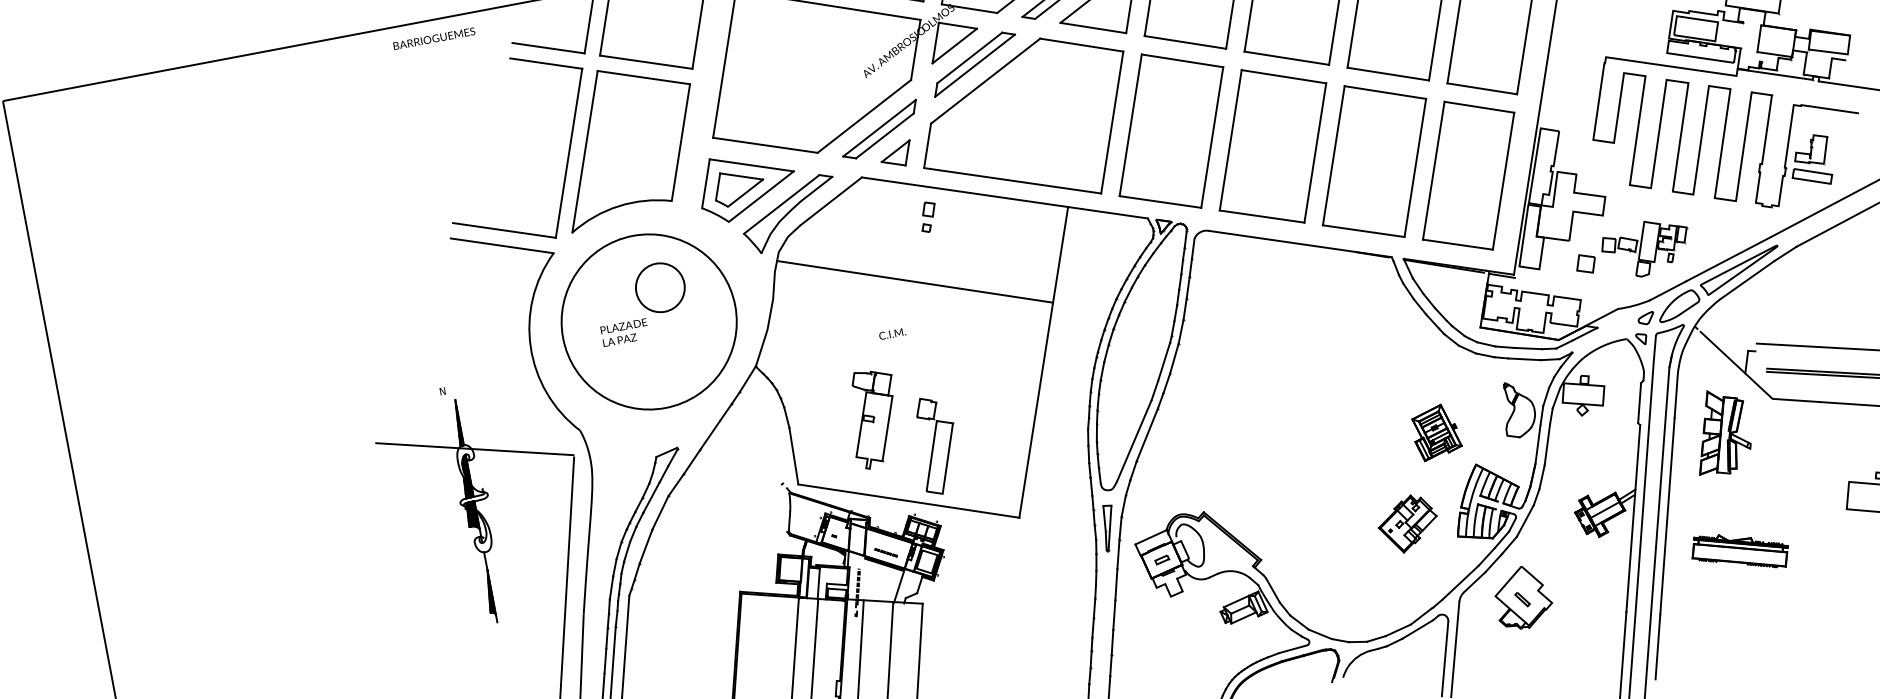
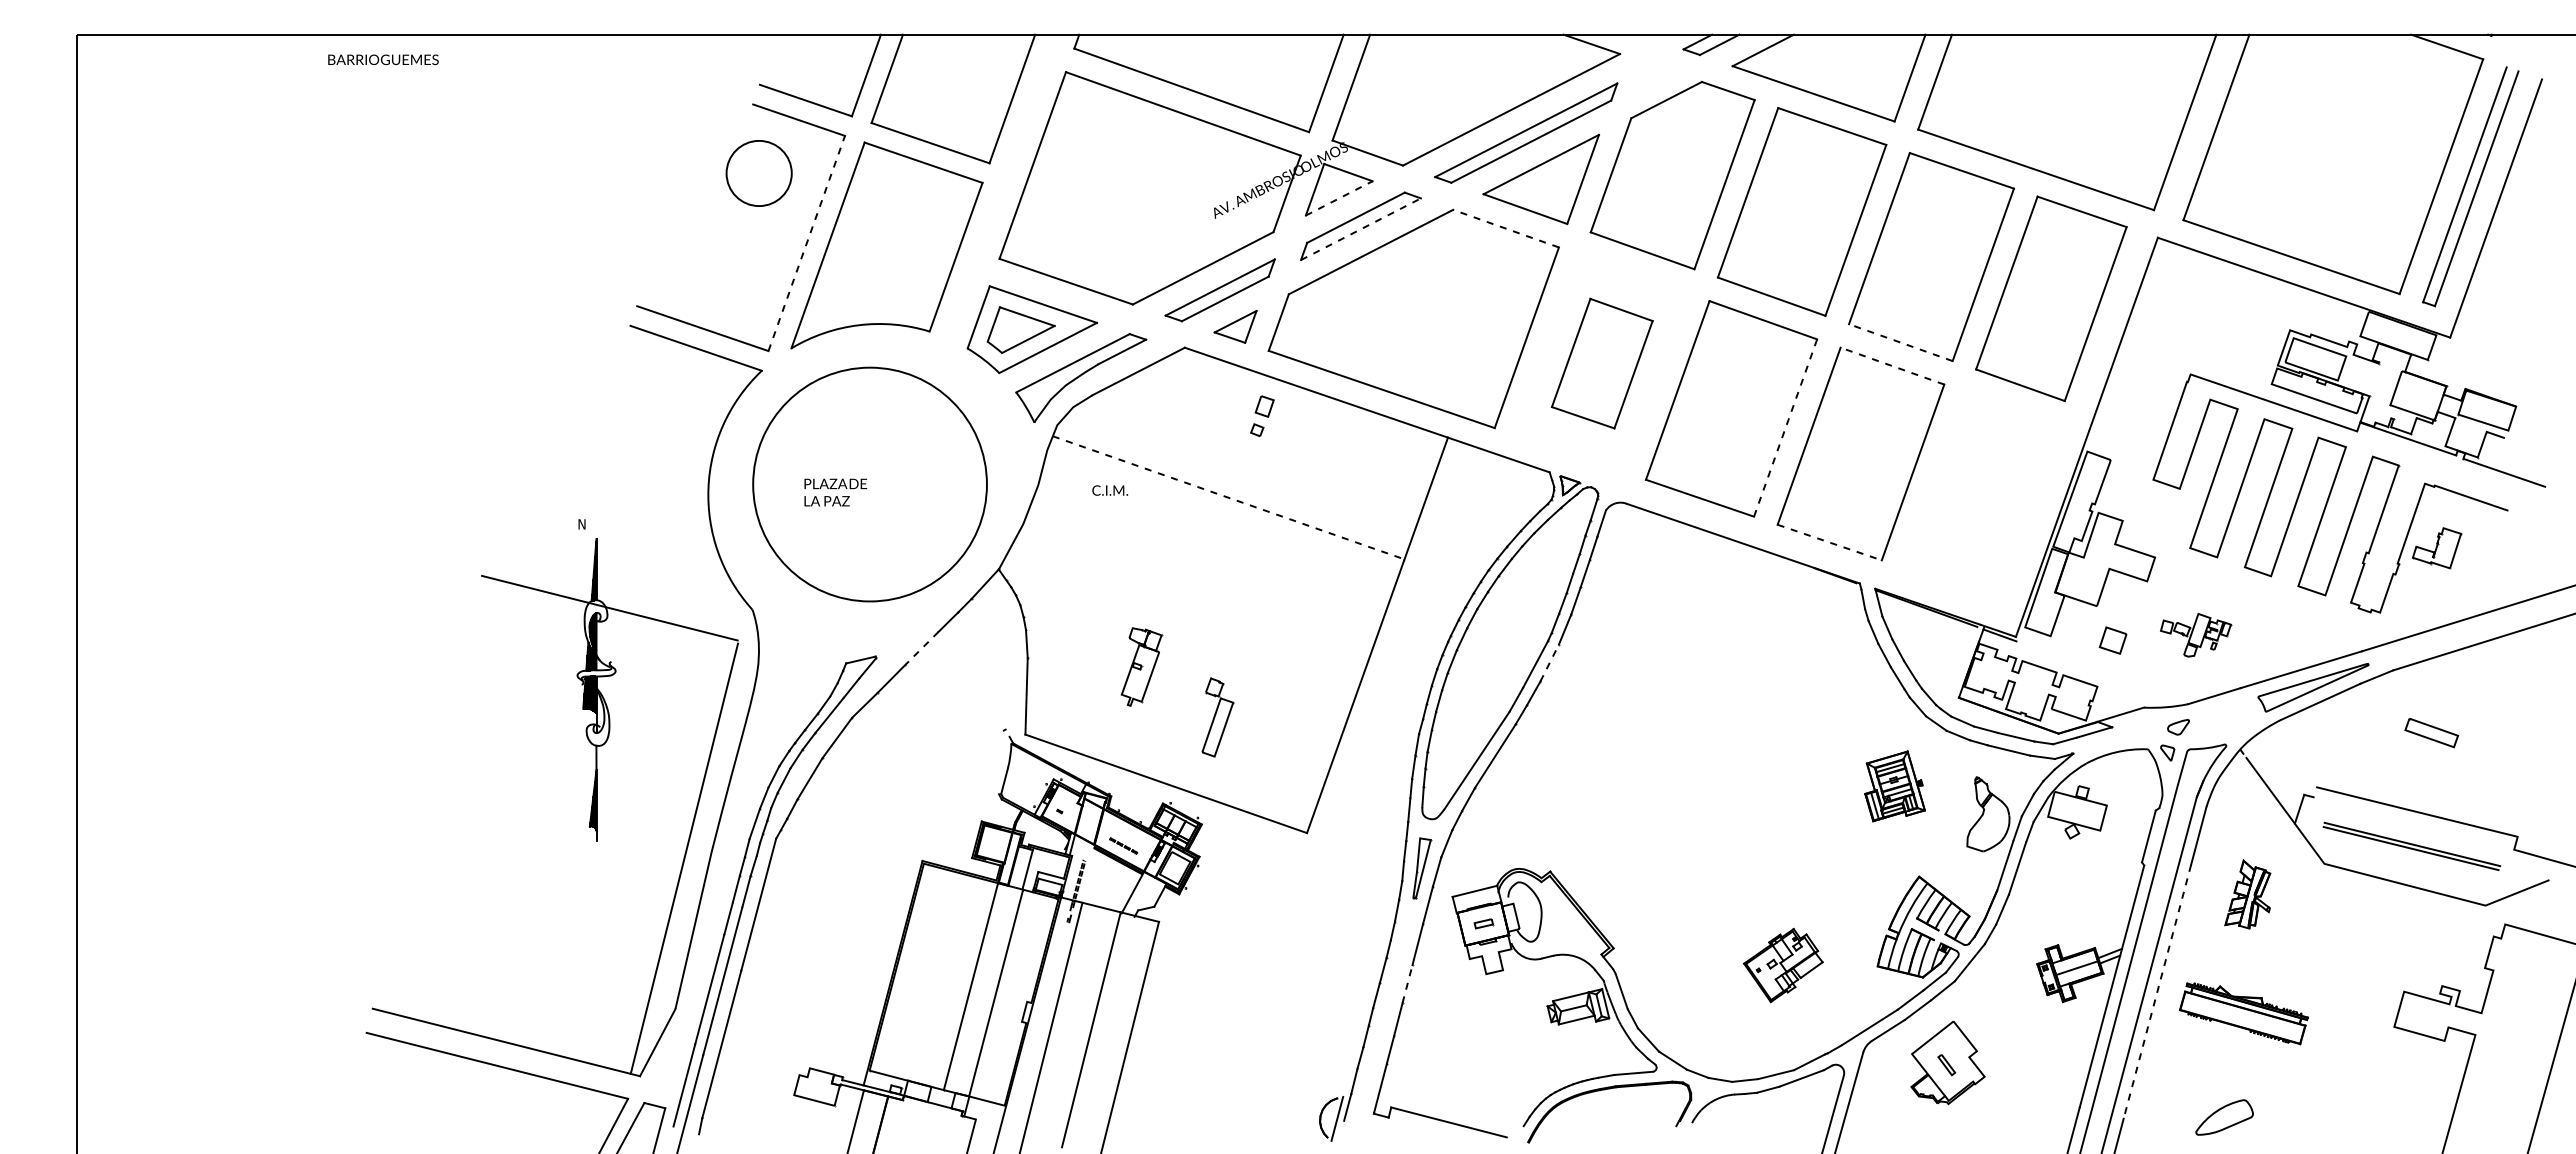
text: (434, 38) -> (383, 59), moved
line: (1081, 45) -> (1505, 228), solid -> dashed
line: (954, 46) -> (1339, 198), solid -> dashed
line: (975, 65) -> (1361, 229), solid -> dashed
line: (1388, 74) -> (1900, 342), solid -> dashed
line: (1385, 92) -> (1892, 365), solid -> dashed
part: (1171, 130) -> (1602, 363), size x0.6
line: (1315, 152) -> (1785, 427), solid -> dashed
line: (568, 153) -> (806, 243), solid -> dashed
part: (1468, 175) -> (1980, 495), removed
part: (1812, 176) -> (2431, 733), moved
line: (1364, 231) -> (1830, 542), solid -> dashed
part: (1645, 247) -> (2195, 634), size x0.6
line: (915, 281) -> (1229, 497), solid -> dashed
circle: (659, 287) -> (758, 173), moved
part: (1678, 305) -> (2224, 1117), moved
text: (891, 333) -> (1109, 490), moved
line: (1174, 359) -> (1549, 663), solid -> dashed
part: (874, 418) -> (1141, 666), size x0.6
part: (1435, 432) -> (1894, 786), moved
part: (1720, 432) -> (2247, 894), size x0.6
line: (709, 435) -> (921, 648), solid -> dashed
part: (937, 445) -> (1217, 717), size x0.6
line: (1667, 516) -> (2157, 992), solid -> dashed
part: (1408, 523) -> (1783, 965), moved
part: (1739, 551) -> (2243, 1013), moved
line: (1114, 615) -> (1407, 984), solid -> dashed

